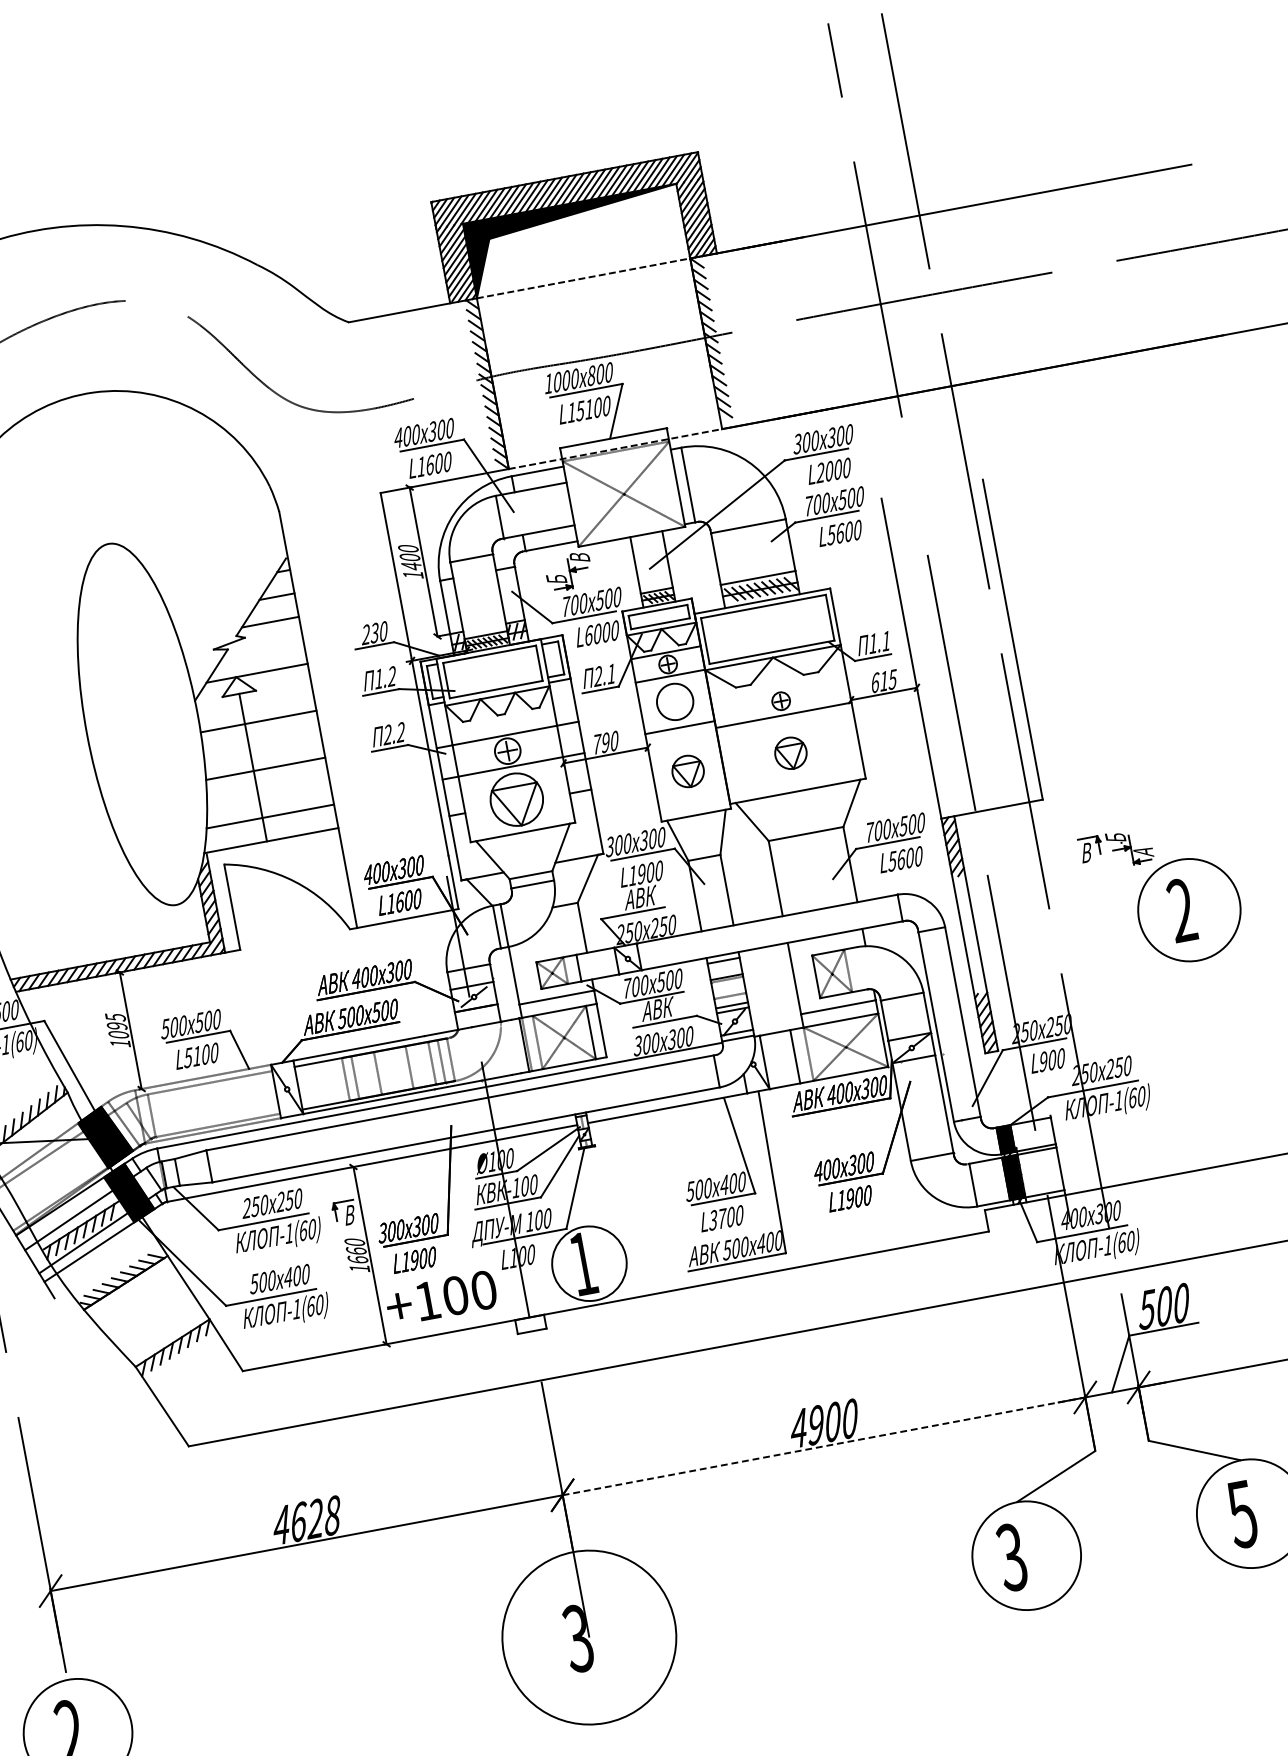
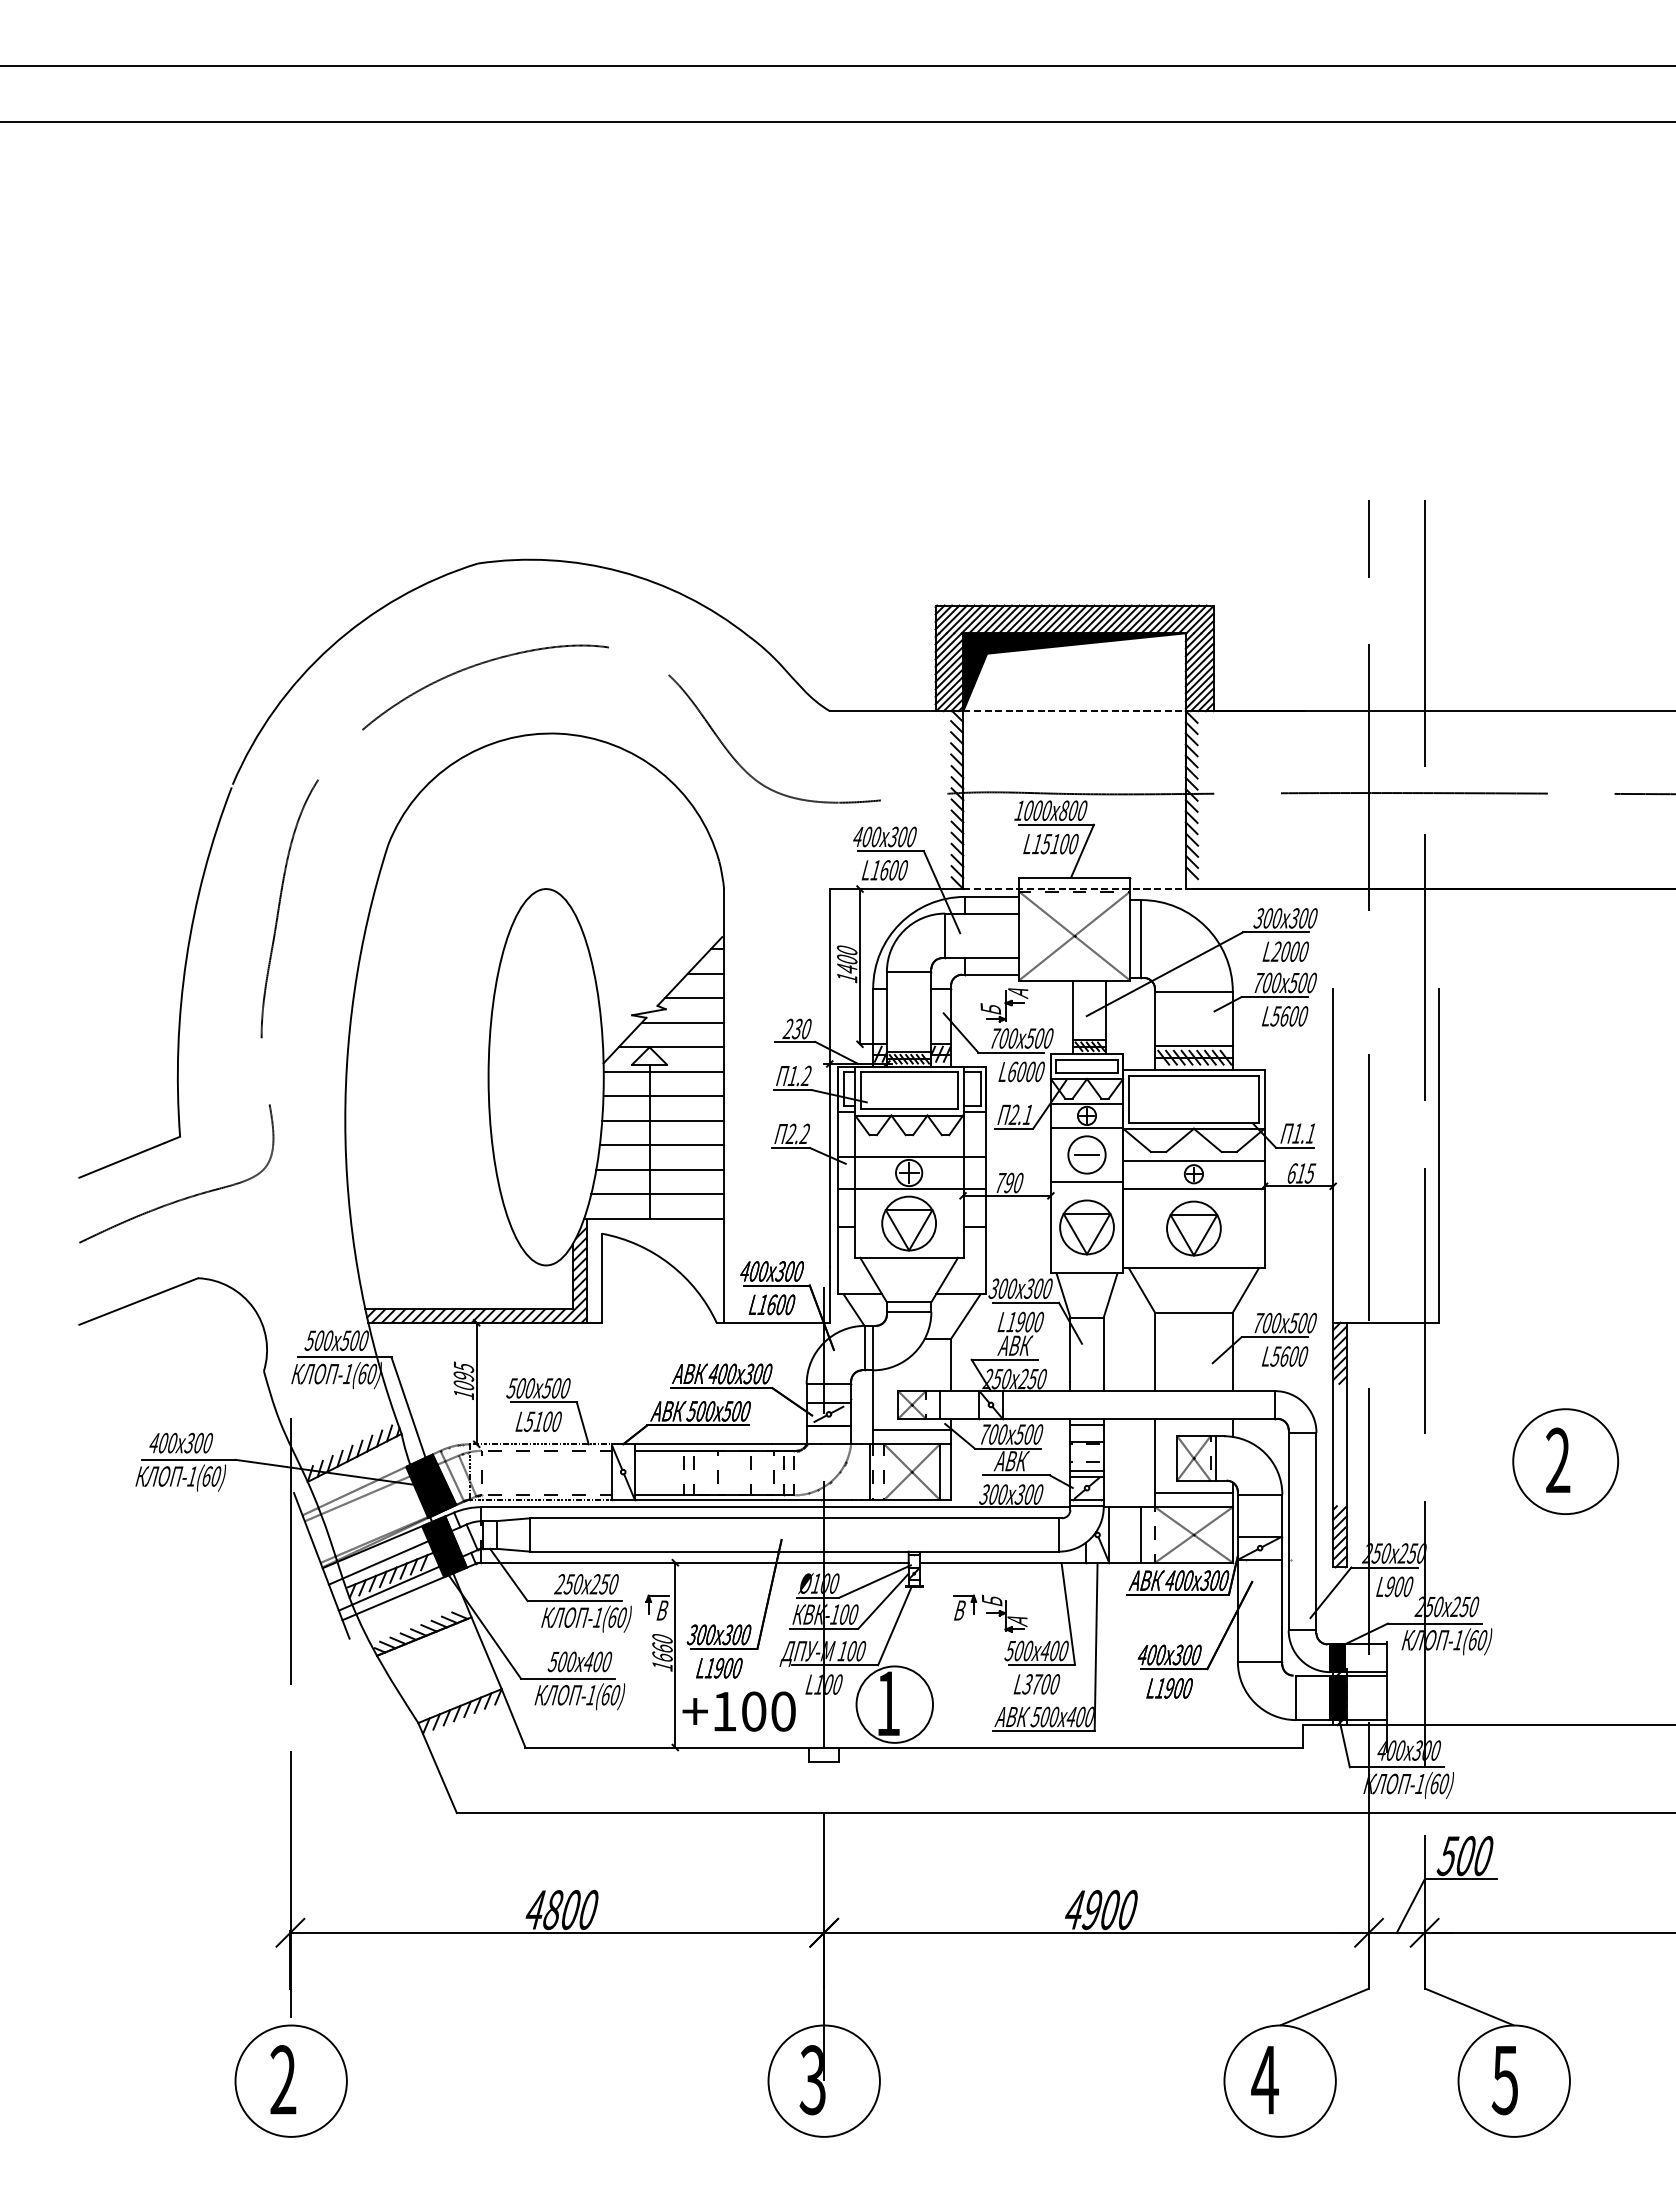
text: (580, 557) -> (1018, 991), В -> А
line: (263, 647) -> (682, 1022), added
line: (778, 689) -> (1193, 1161), added
line: (253, 697) -> (663, 1071), added
line: (674, 701) -> (1086, 1154), added
line: (262, 744) -> (663, 1120), added
part: (790, 753) -> (1193, 1228), size x1.67
part: (687, 771) -> (1086, 1227), size x1.67
line: (268, 792) -> (660, 1169), added
part: (1116, 850) -> (990, 1613), moved
line: (853, 969) -> (1216, 1458), added
line: (824, 1445) -> (1097, 1932), dashed -> solid
text: (315, 1518) -> (570, 1909), 4628 -> 4800
text: (1012, 1557) -> (1265, 2080), 3 -> 4
circle: (588, 1637) -> (823, 2080), size x0.62

